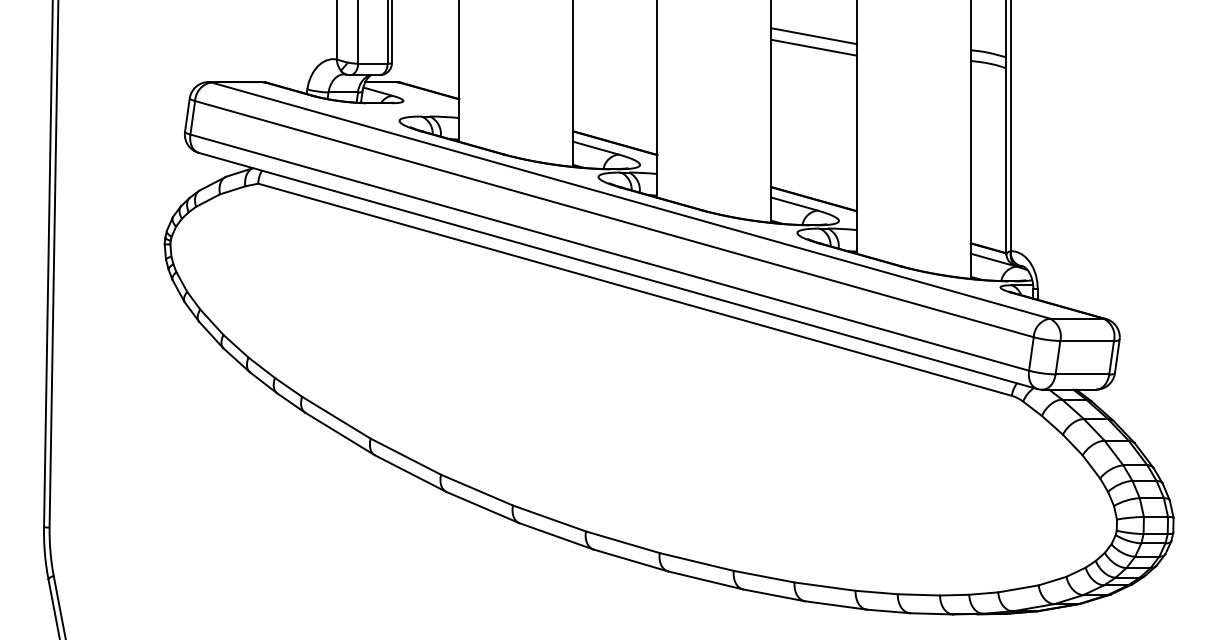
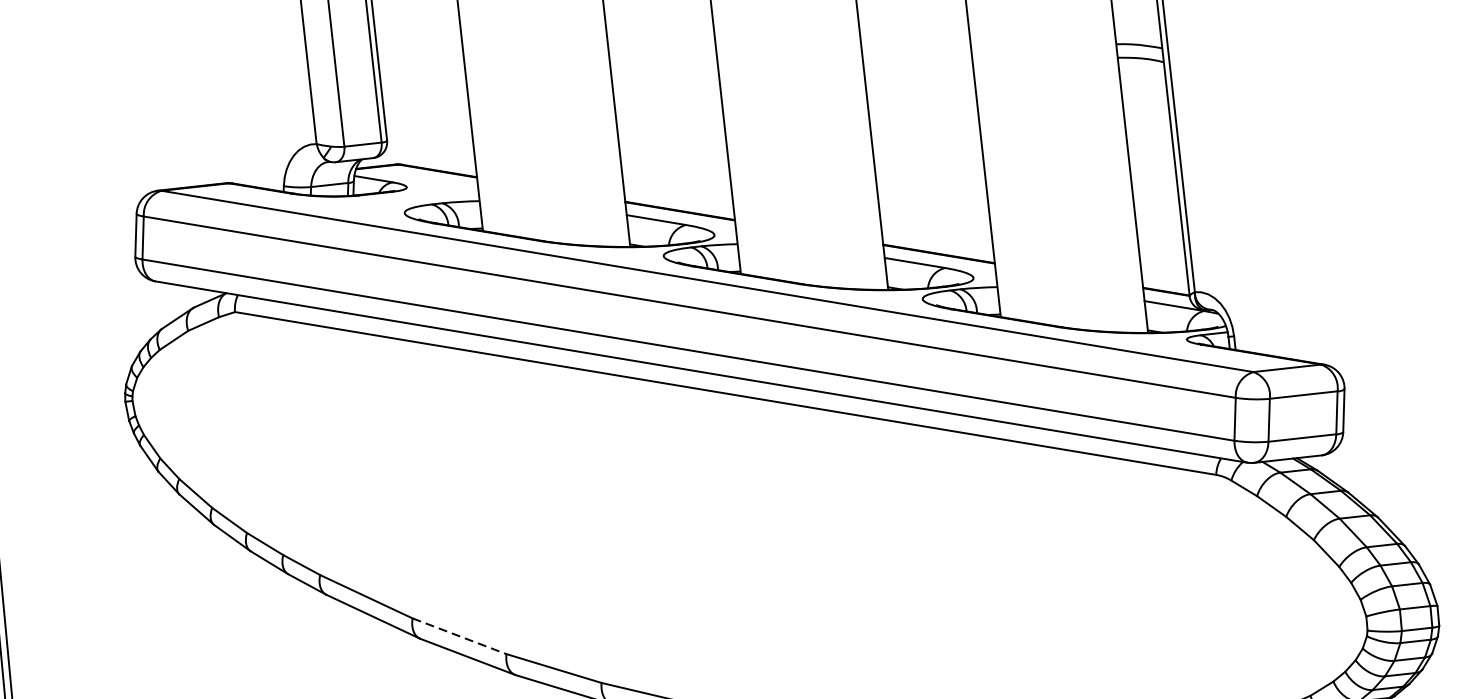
line: (813, 36) -> (915, 48), removed
line: (813, 47) -> (917, 62), removed
line: (405, 456) -> (458, 636), solid -> dashed

